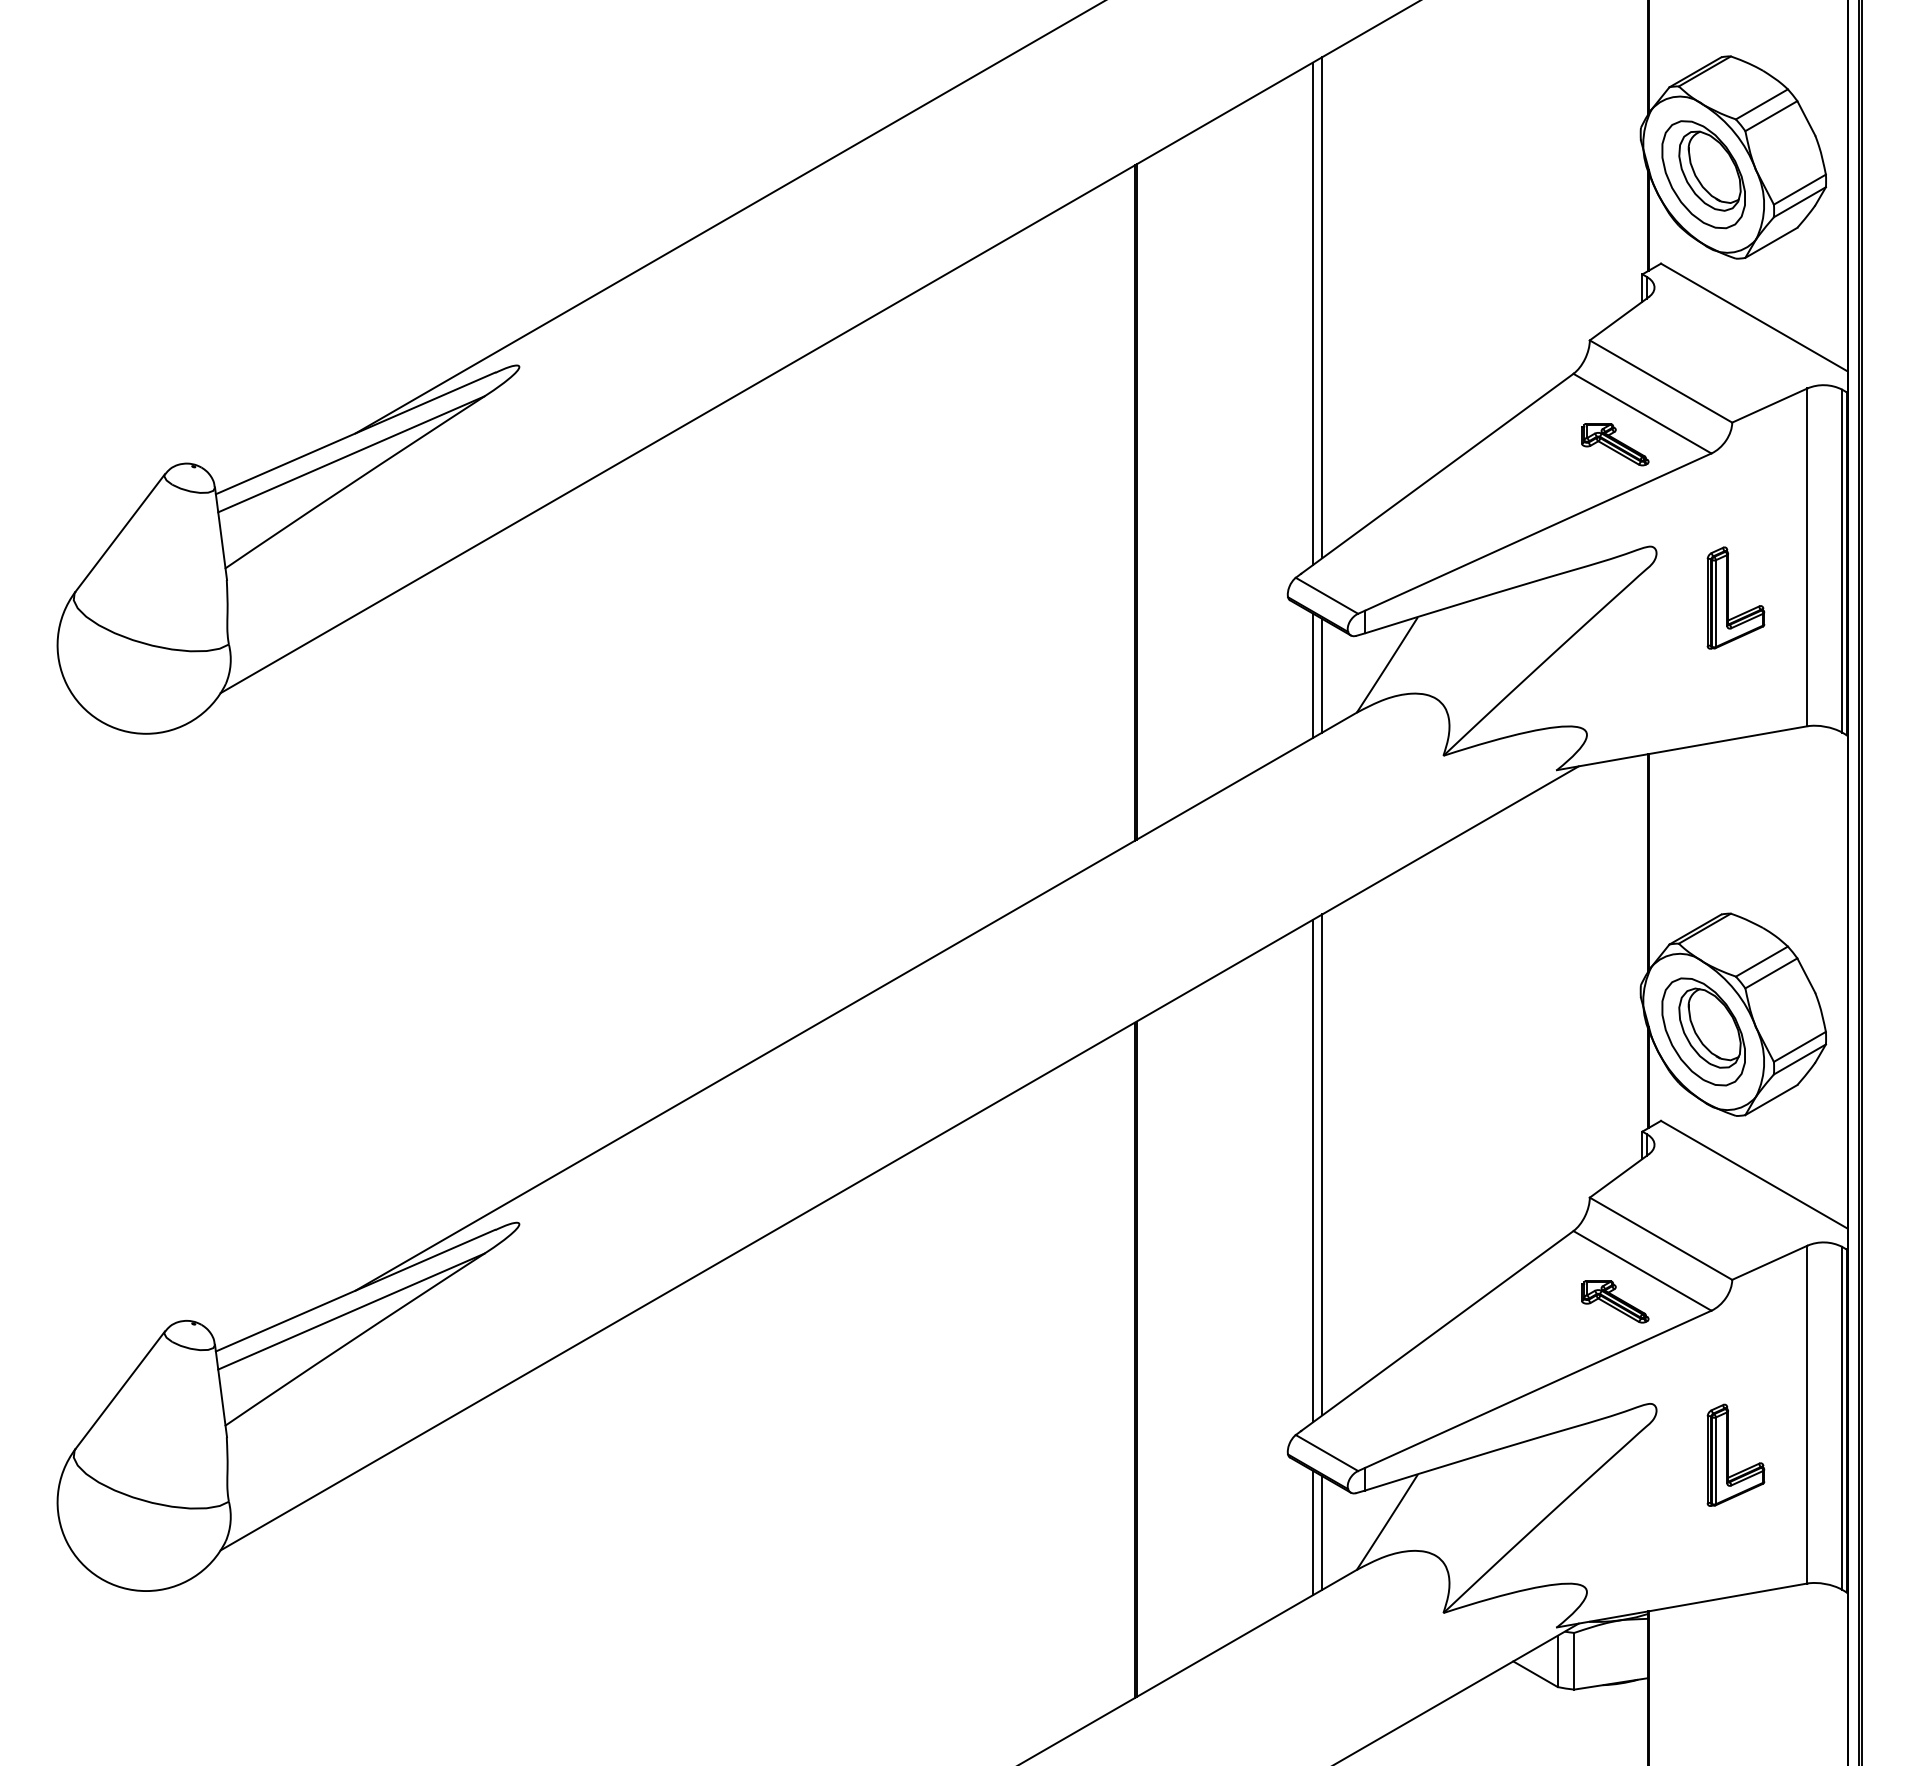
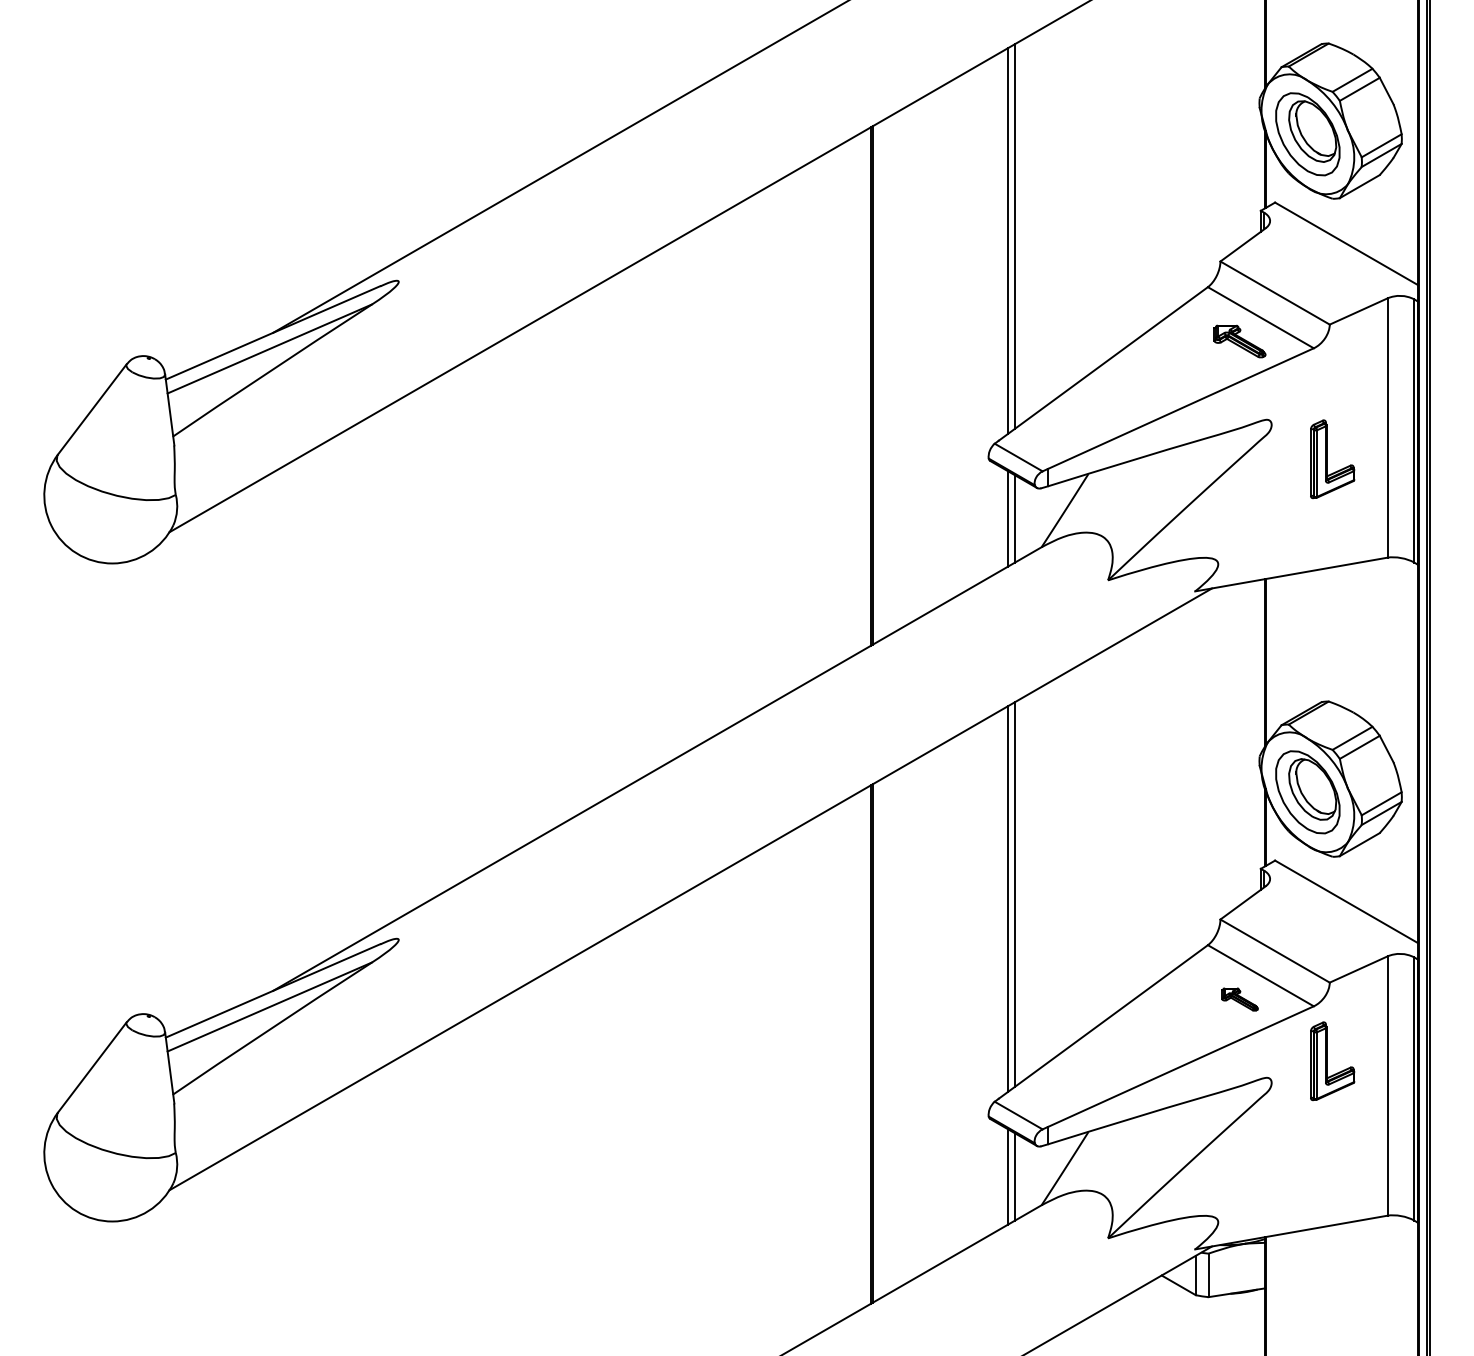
part: (1615, 1301) -> (1240, 999), size x0.7
part: (1728, 1454) -> (1326, 1060), moved

